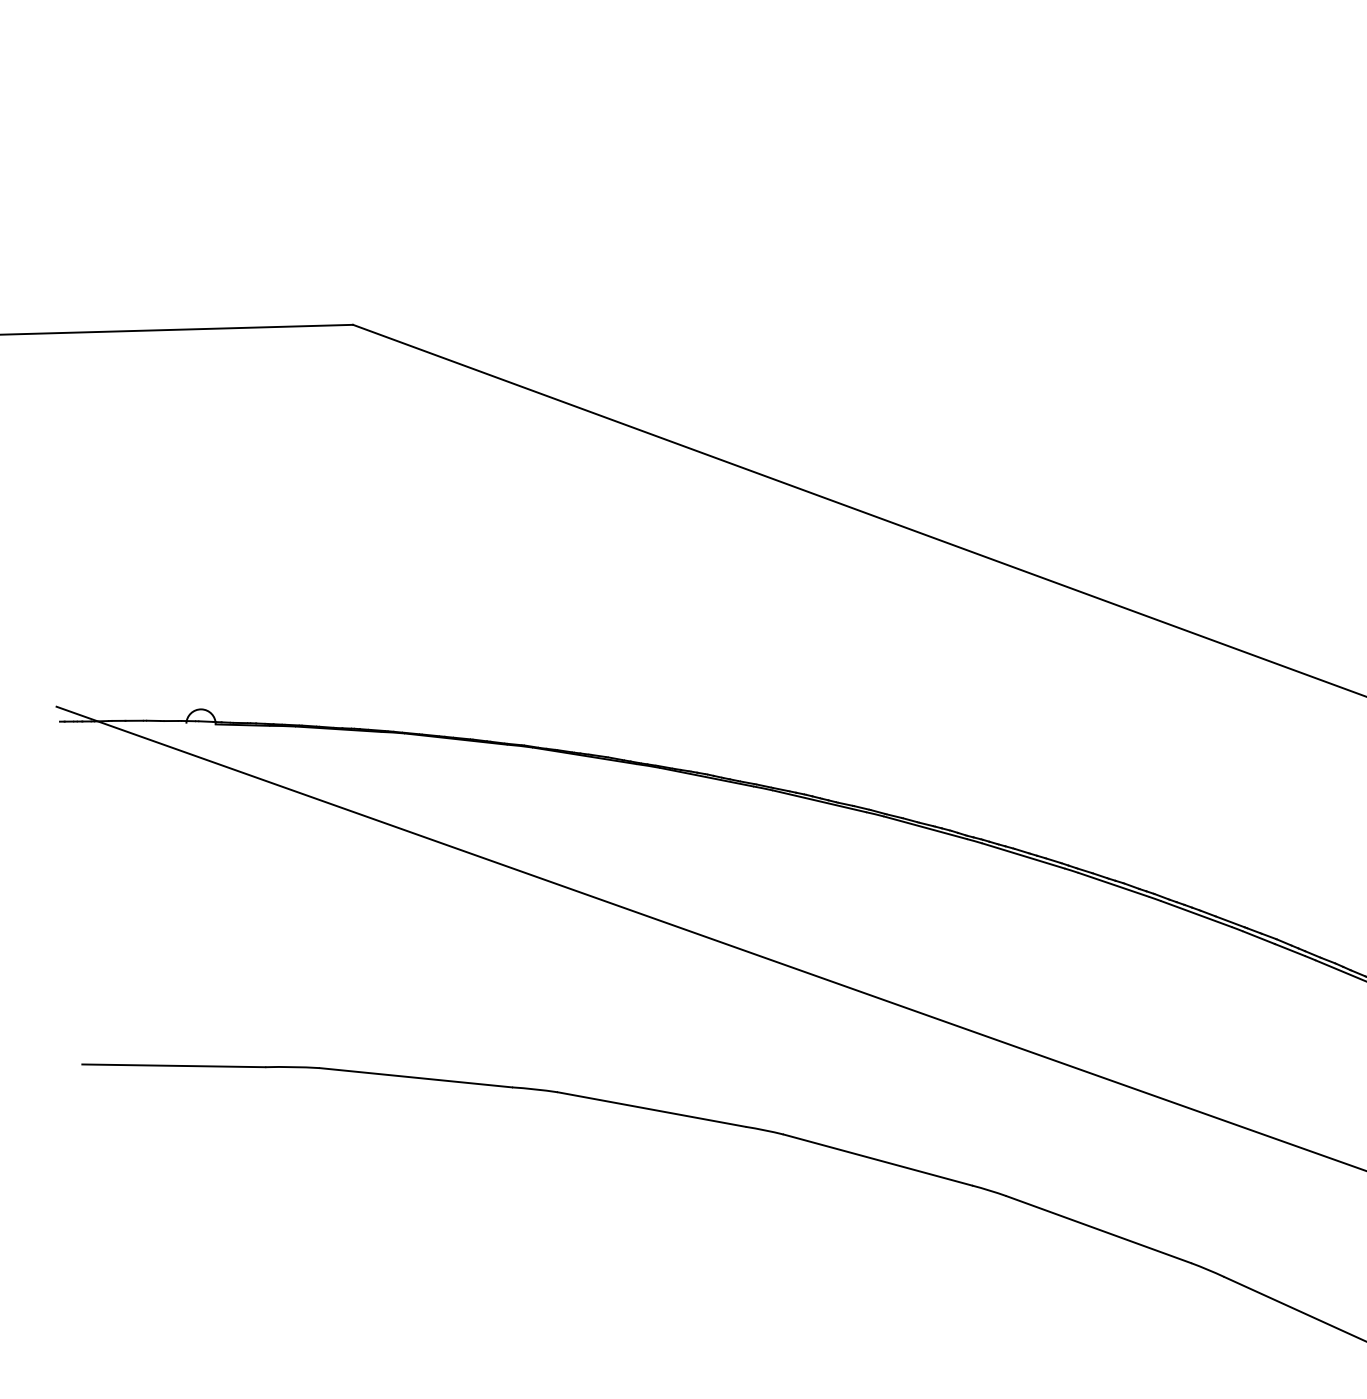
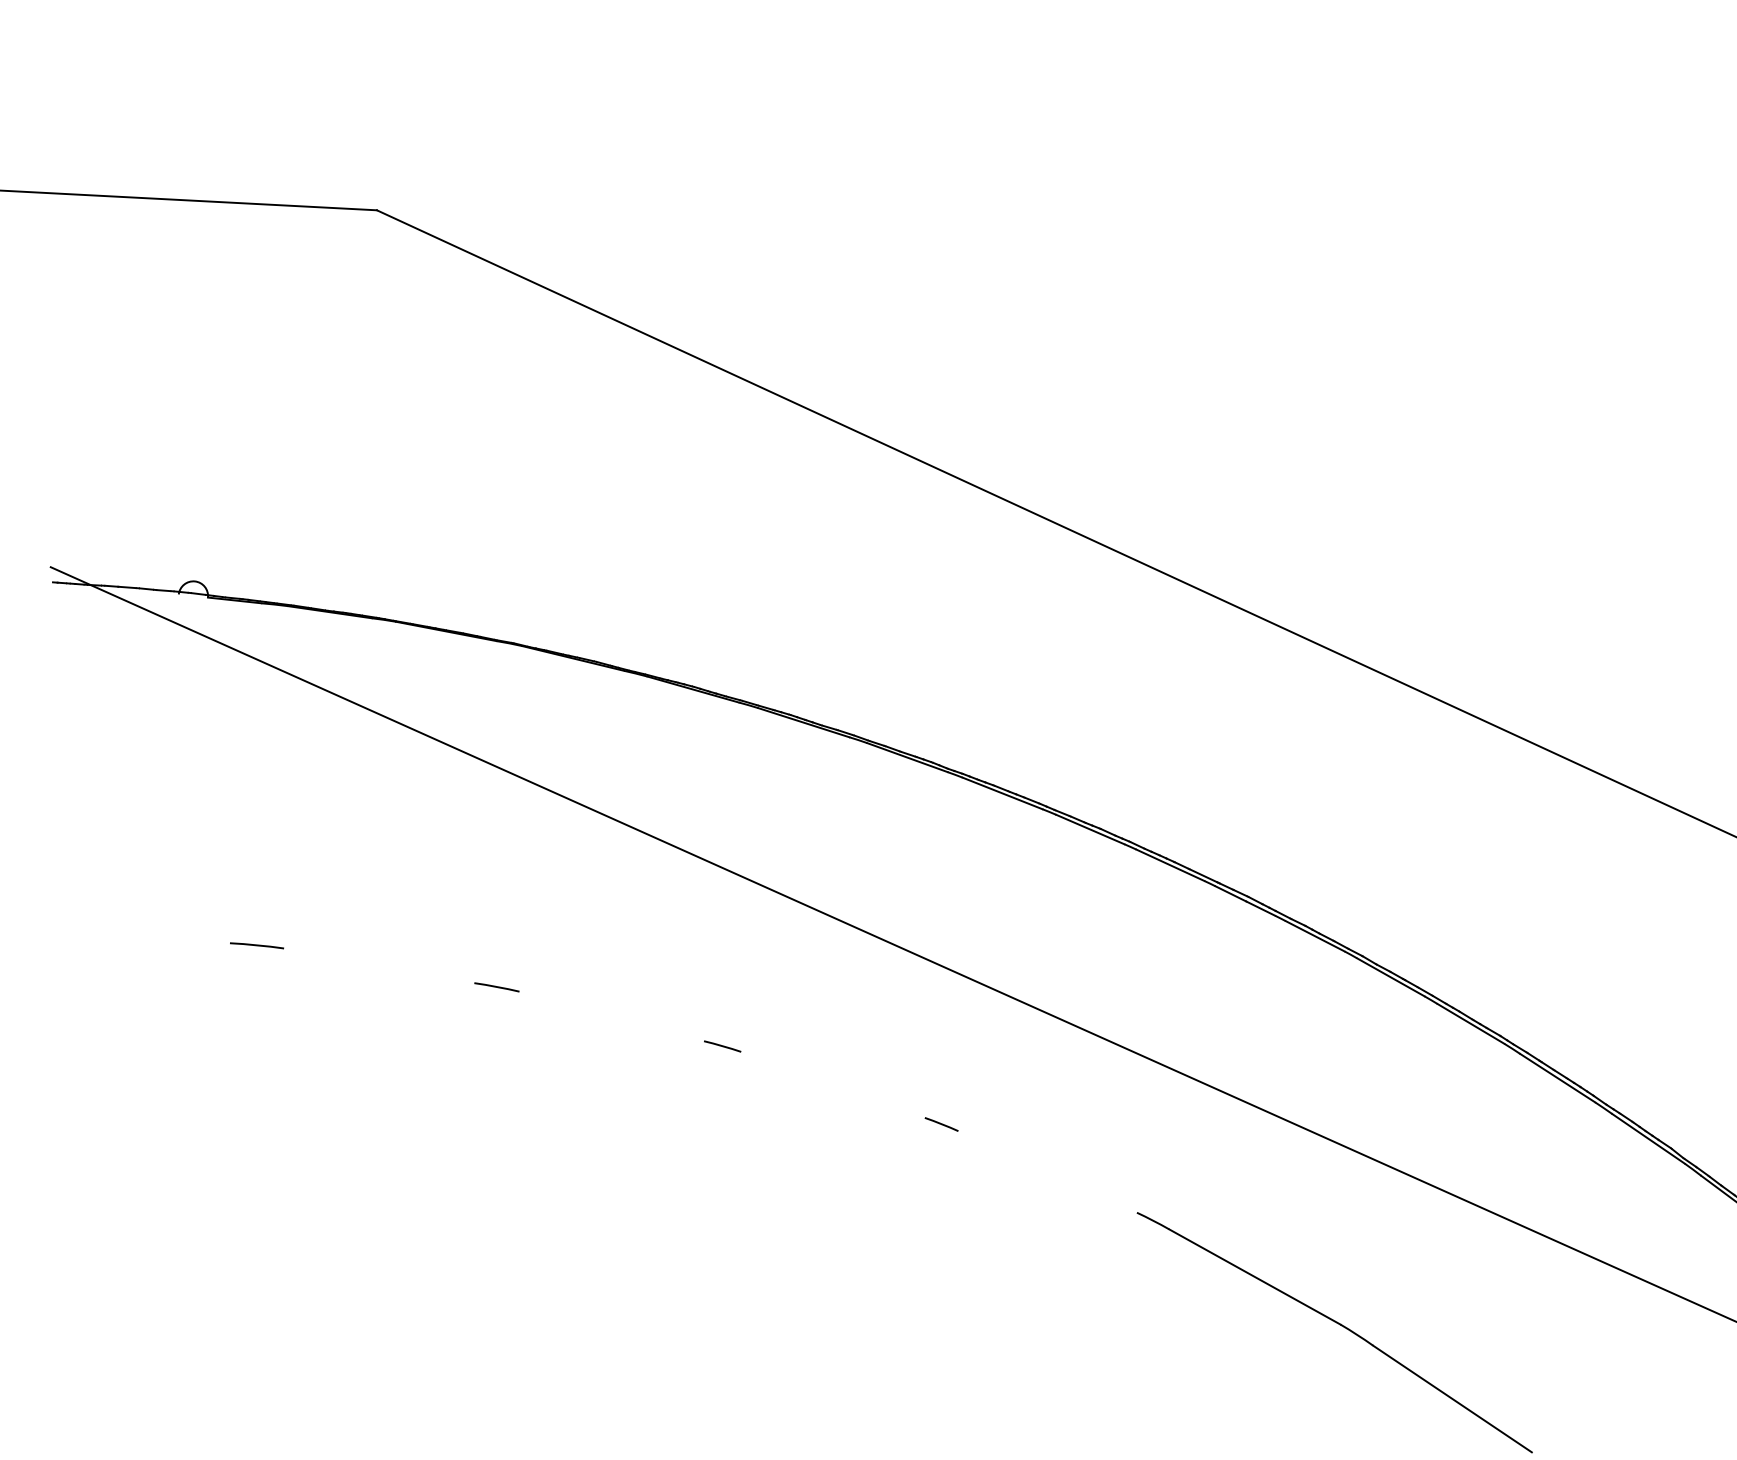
line: (173, 1065) -> (138, 934), removed
line: (416, 1077) -> (379, 965), removed
line: (651, 1109) -> (611, 1016), removed
line: (877, 1159) -> (832, 1084), removed
line: (1098, 1229) -> (1047, 1171), removed

